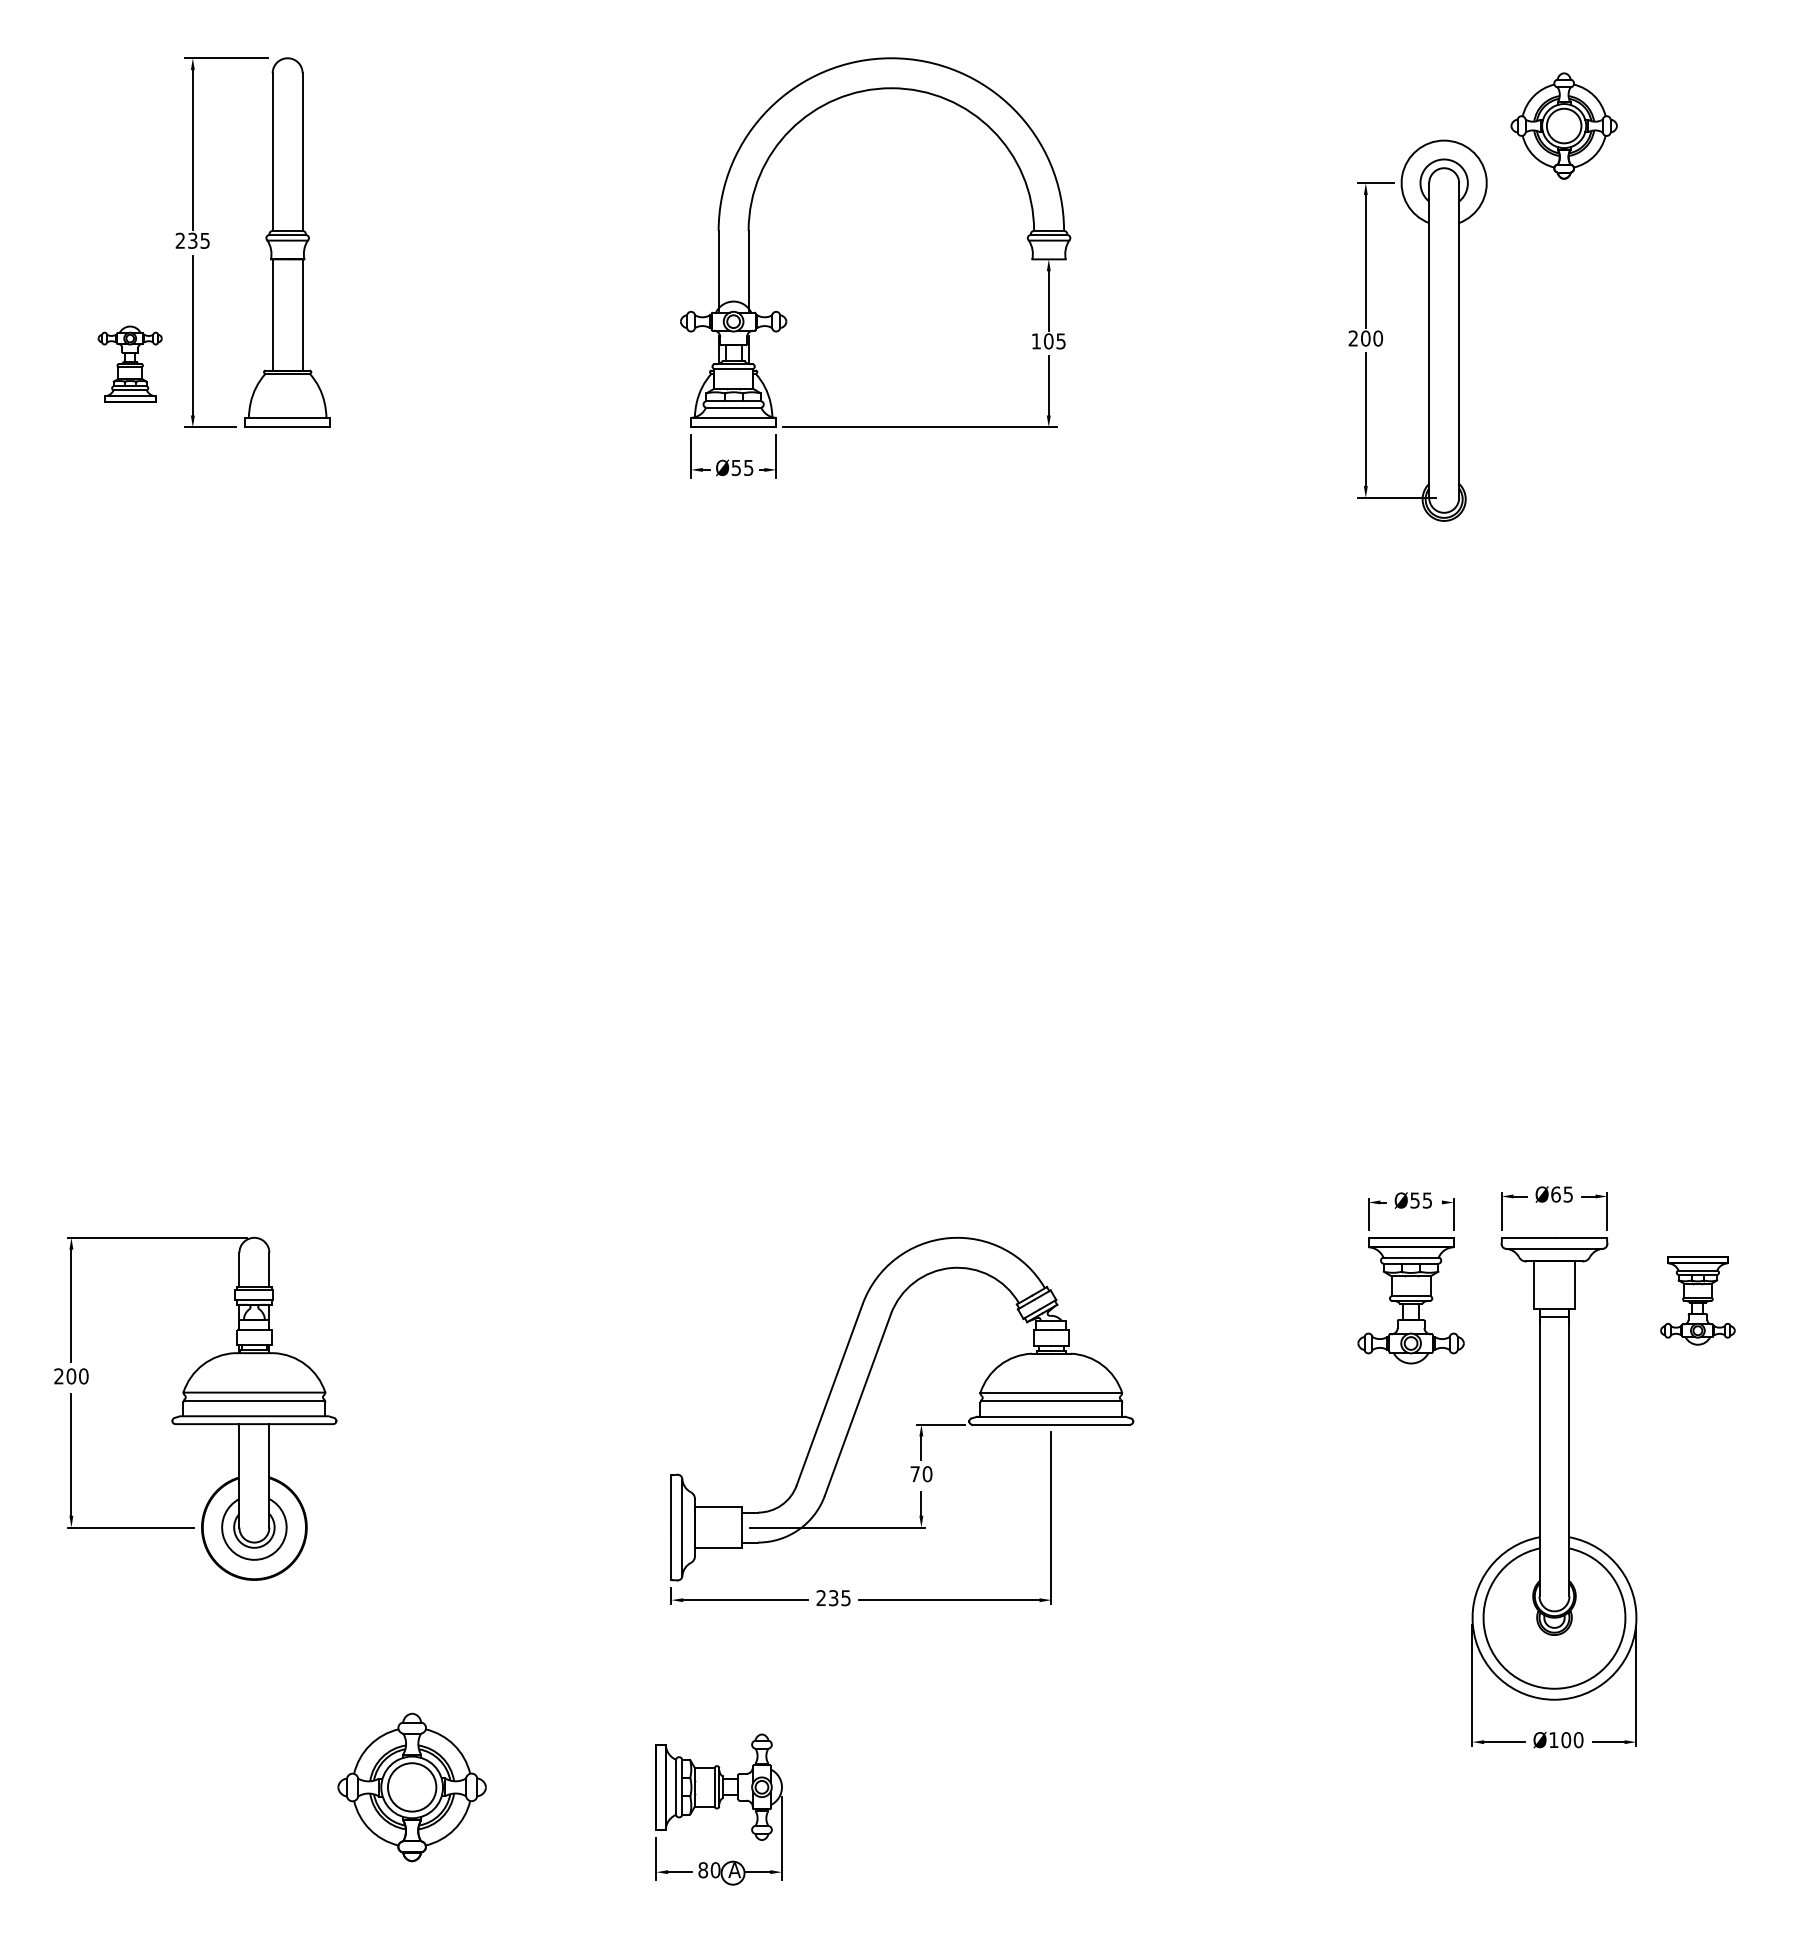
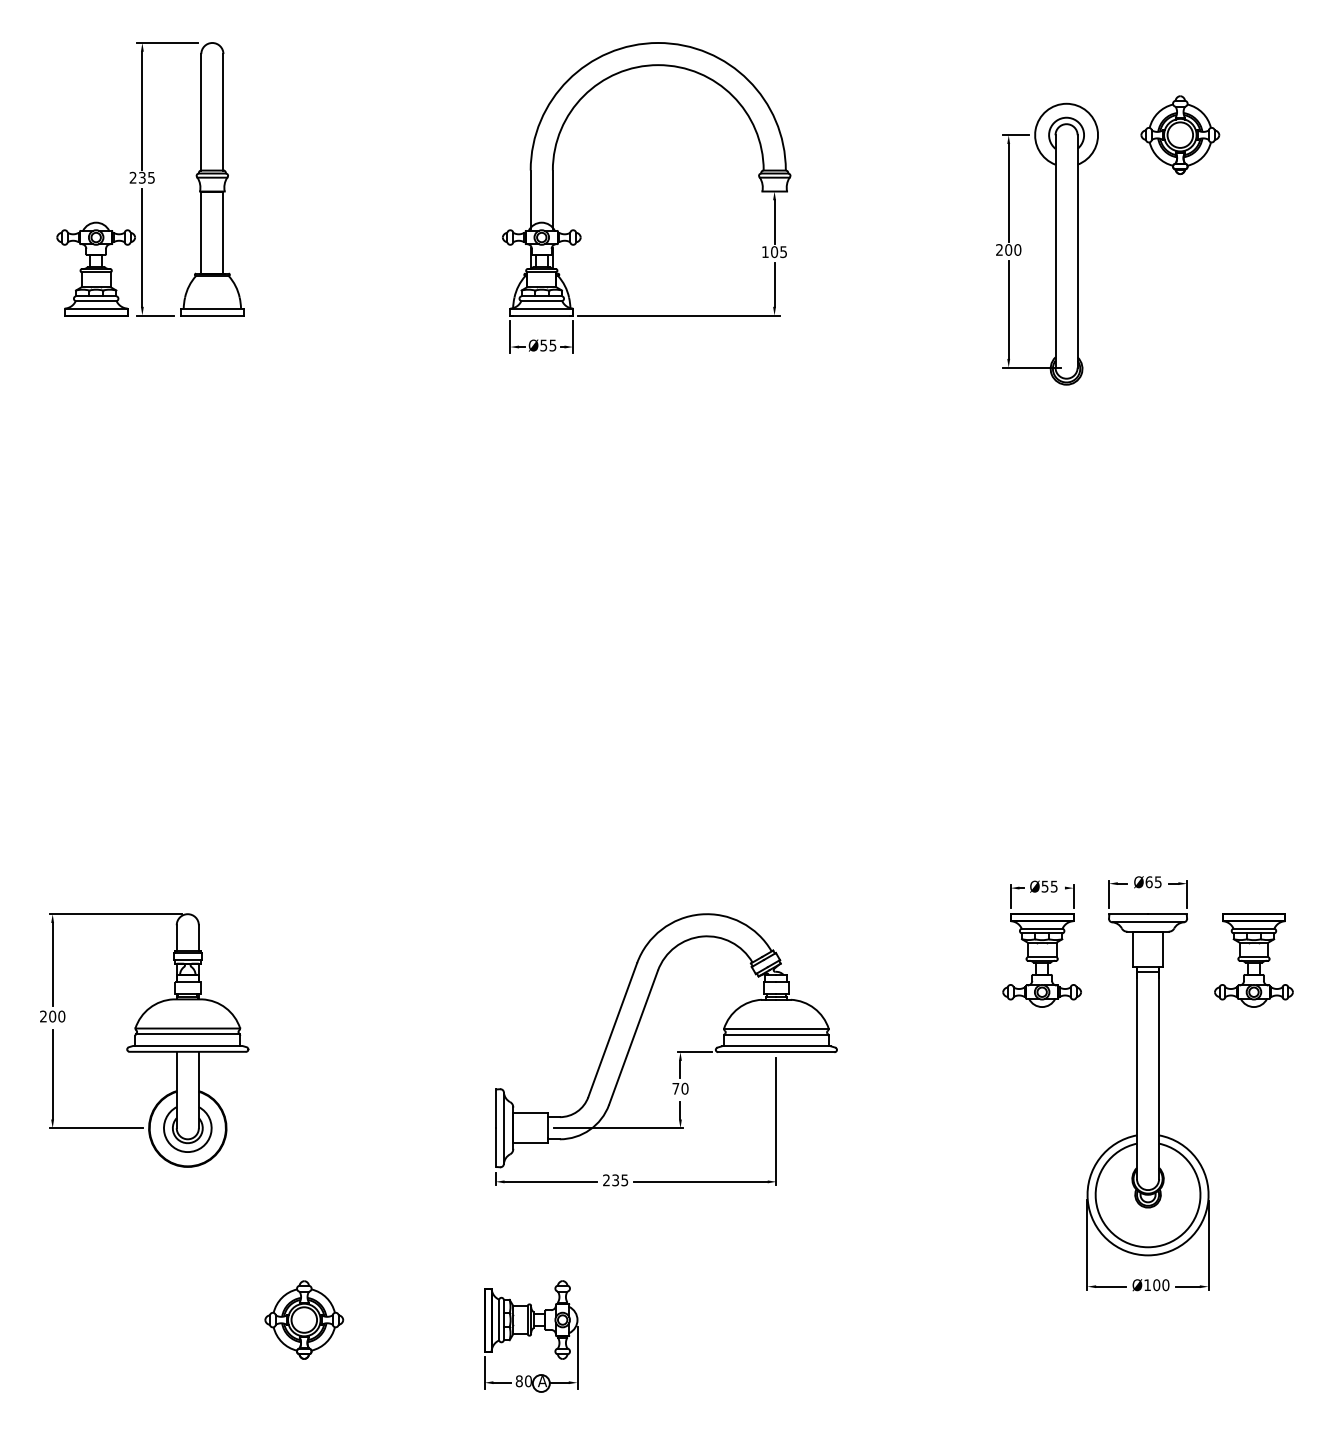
part: (1563, 125) -> (1179, 134), moved
part: (129, 363) -> (95, 268), size x1.67
part: (1697, 1300) -> (1253, 960), size x1.43
part: (411, 1786) -> (303, 1319), size x0.71

